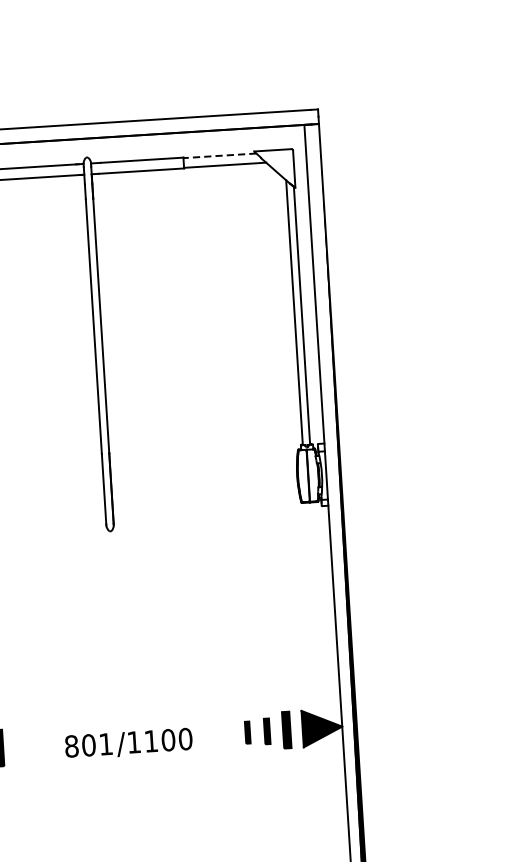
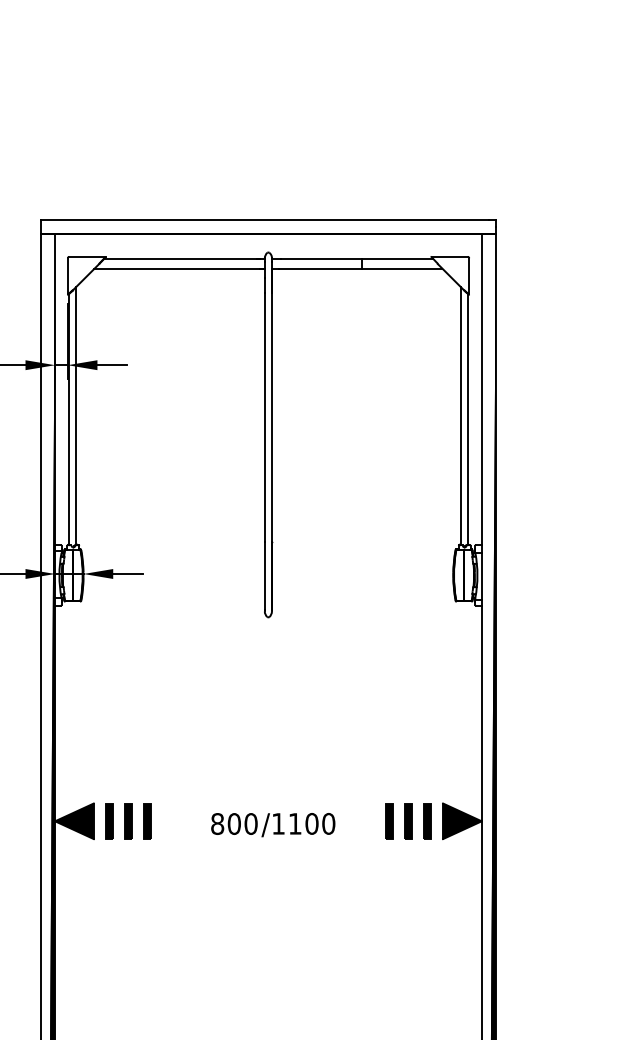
line: (219, 156) -> (397, 259), dashed -> solid
part: (267, 731) -> (408, 821), size x1.43
part: (247, 732) -> (389, 821), size x1.67
text: (105, 743) -> (250, 823), 801 -> 800

